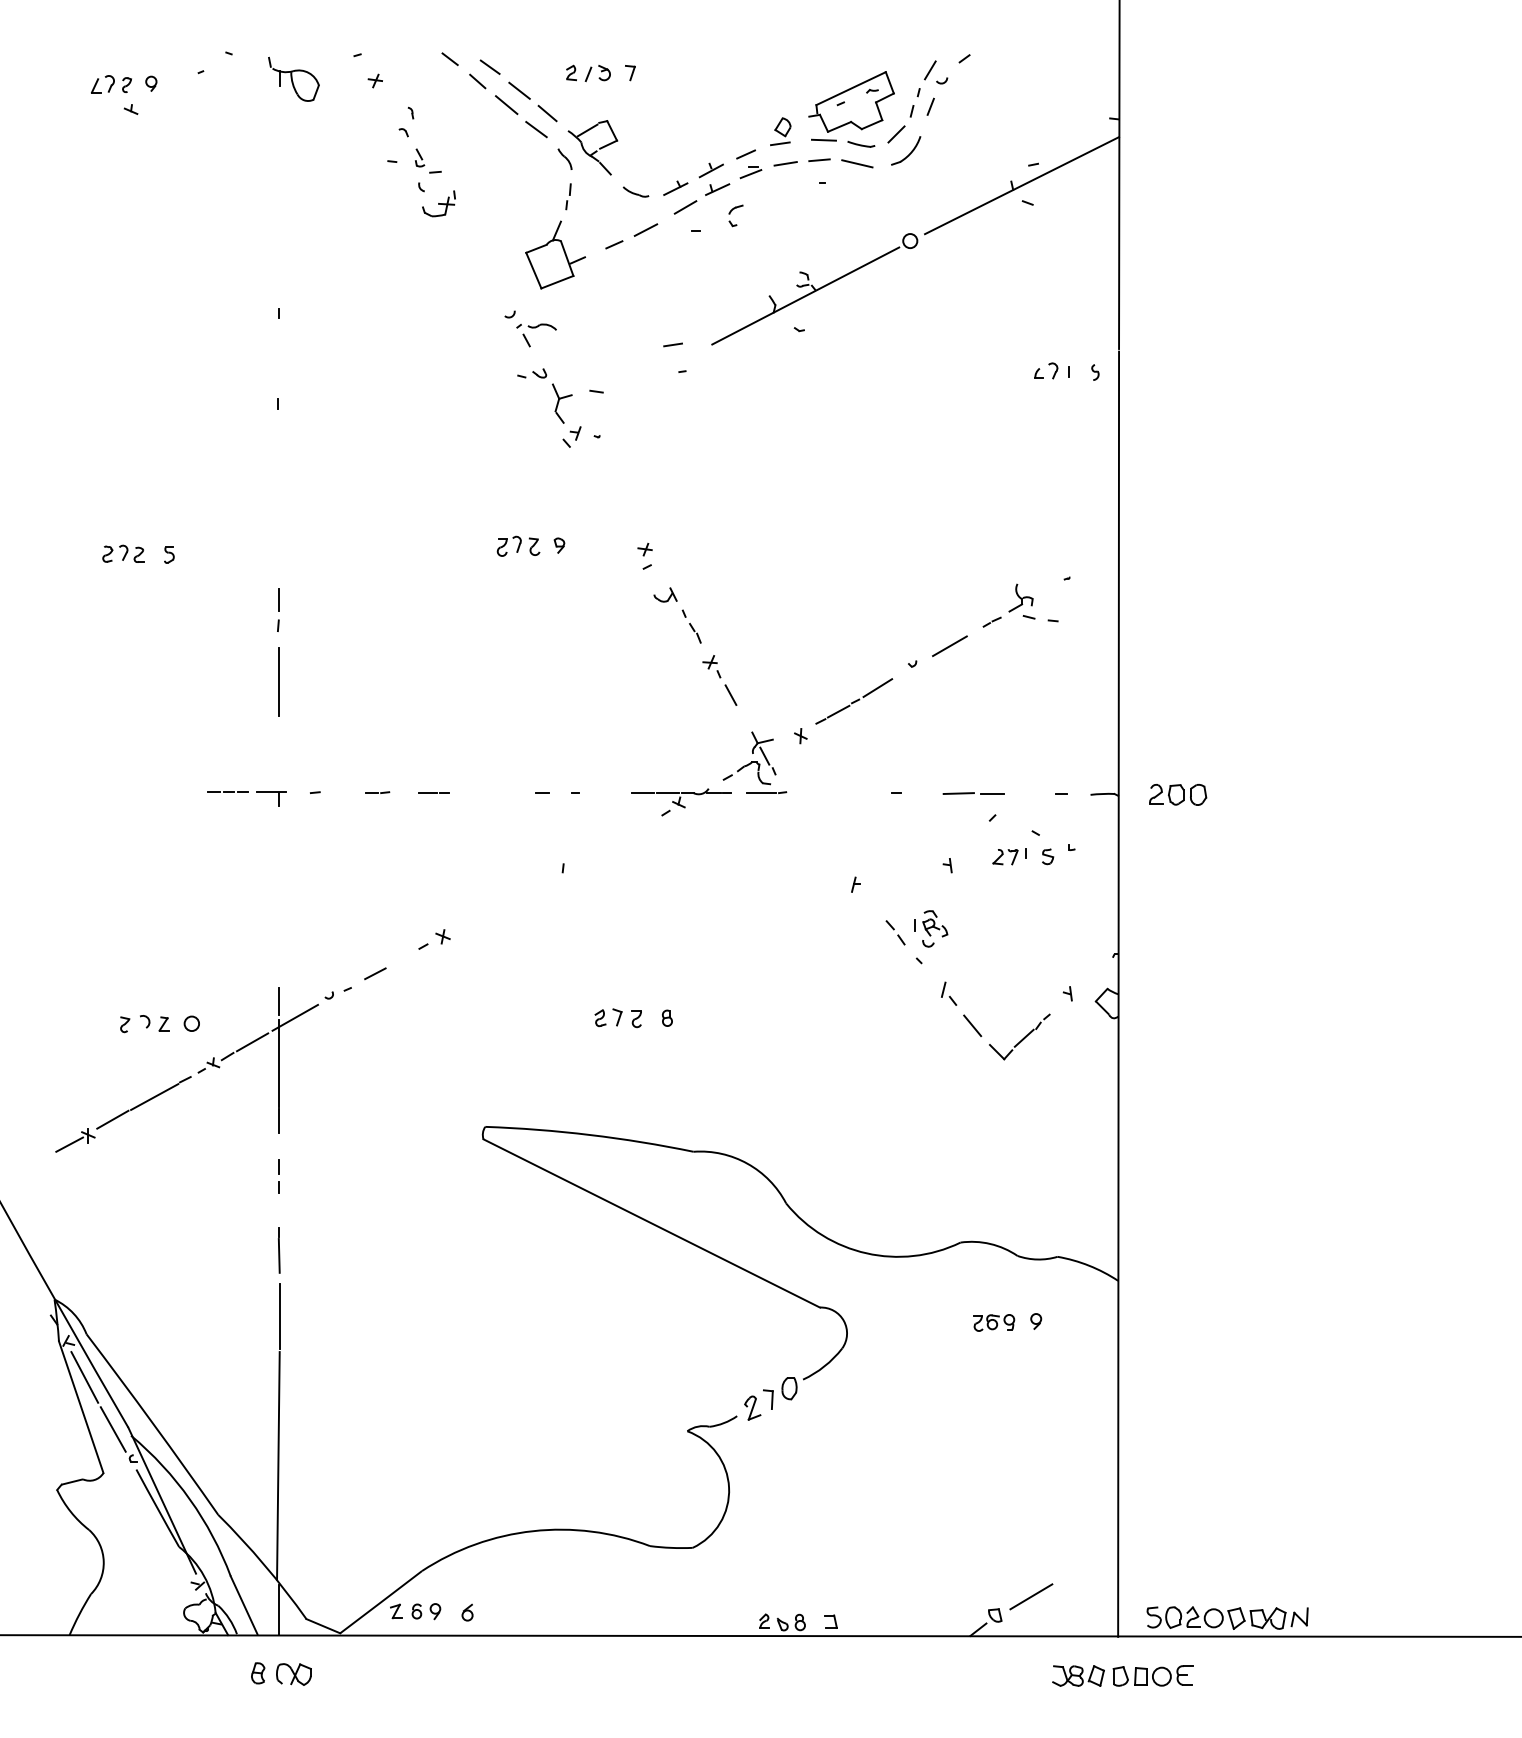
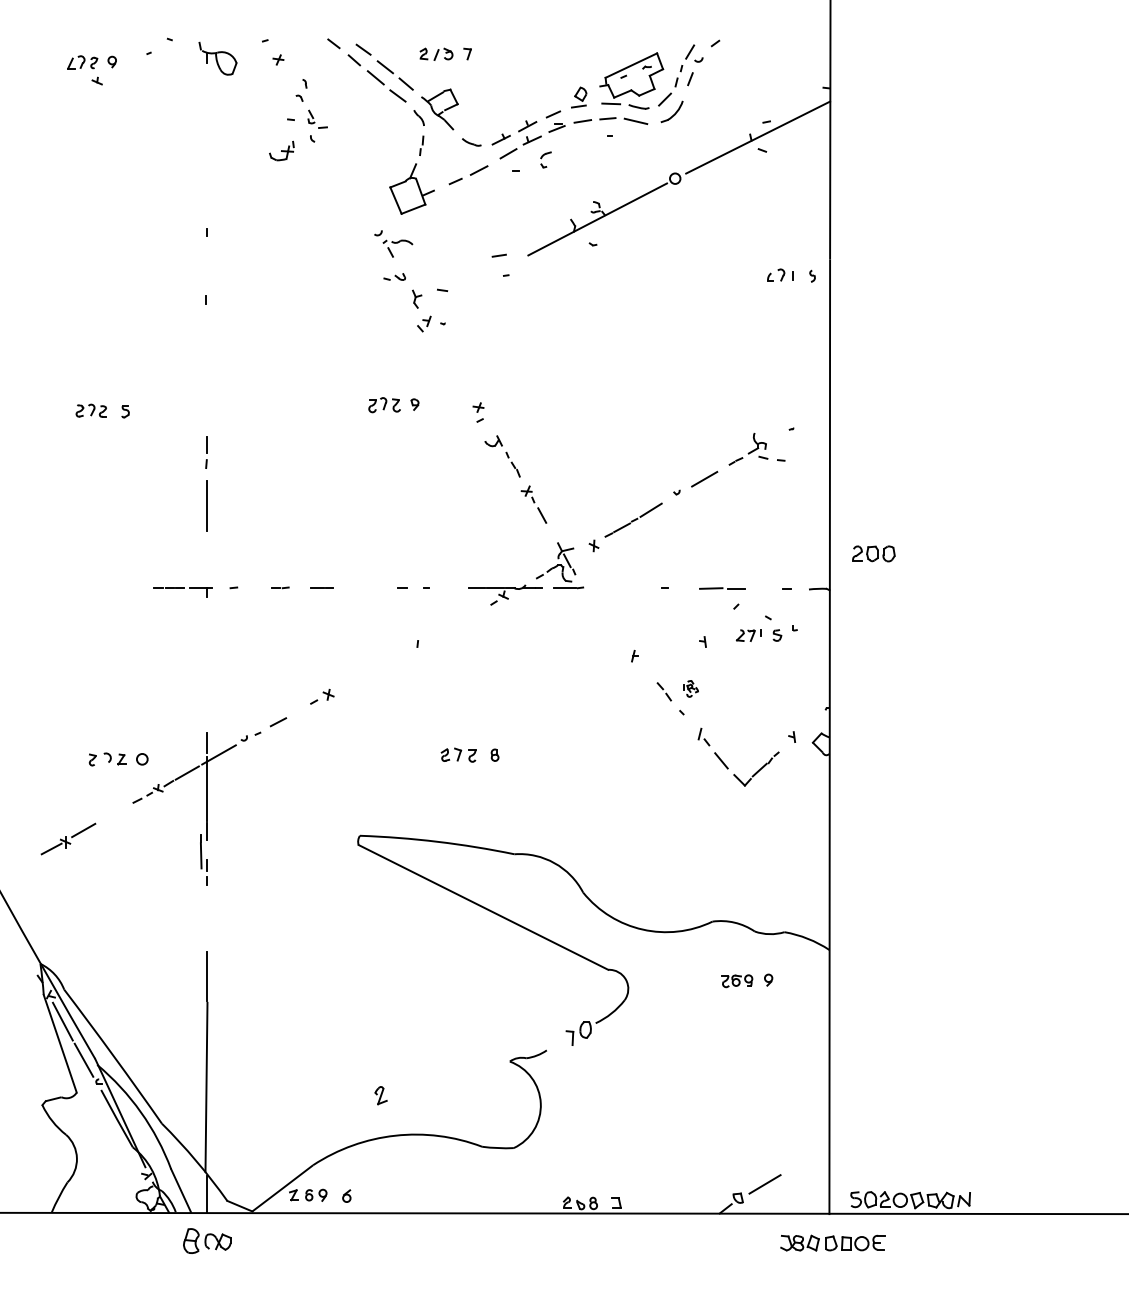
part: (438, 203) -> (281, 150), moved
part: (562, 403) -> (417, 299), size x0.6
part: (1178, 794) -> (874, 553), moved
part: (931, 928) -> (690, 688), size x0.6
line: (154, 1096) -> (114, 813), removed
line: (278, 1250) -> (200, 851), moved
part: (752, 1407) -> (380, 1095), moved
part: (258, 1673) -> (191, 1241), size x1.6

